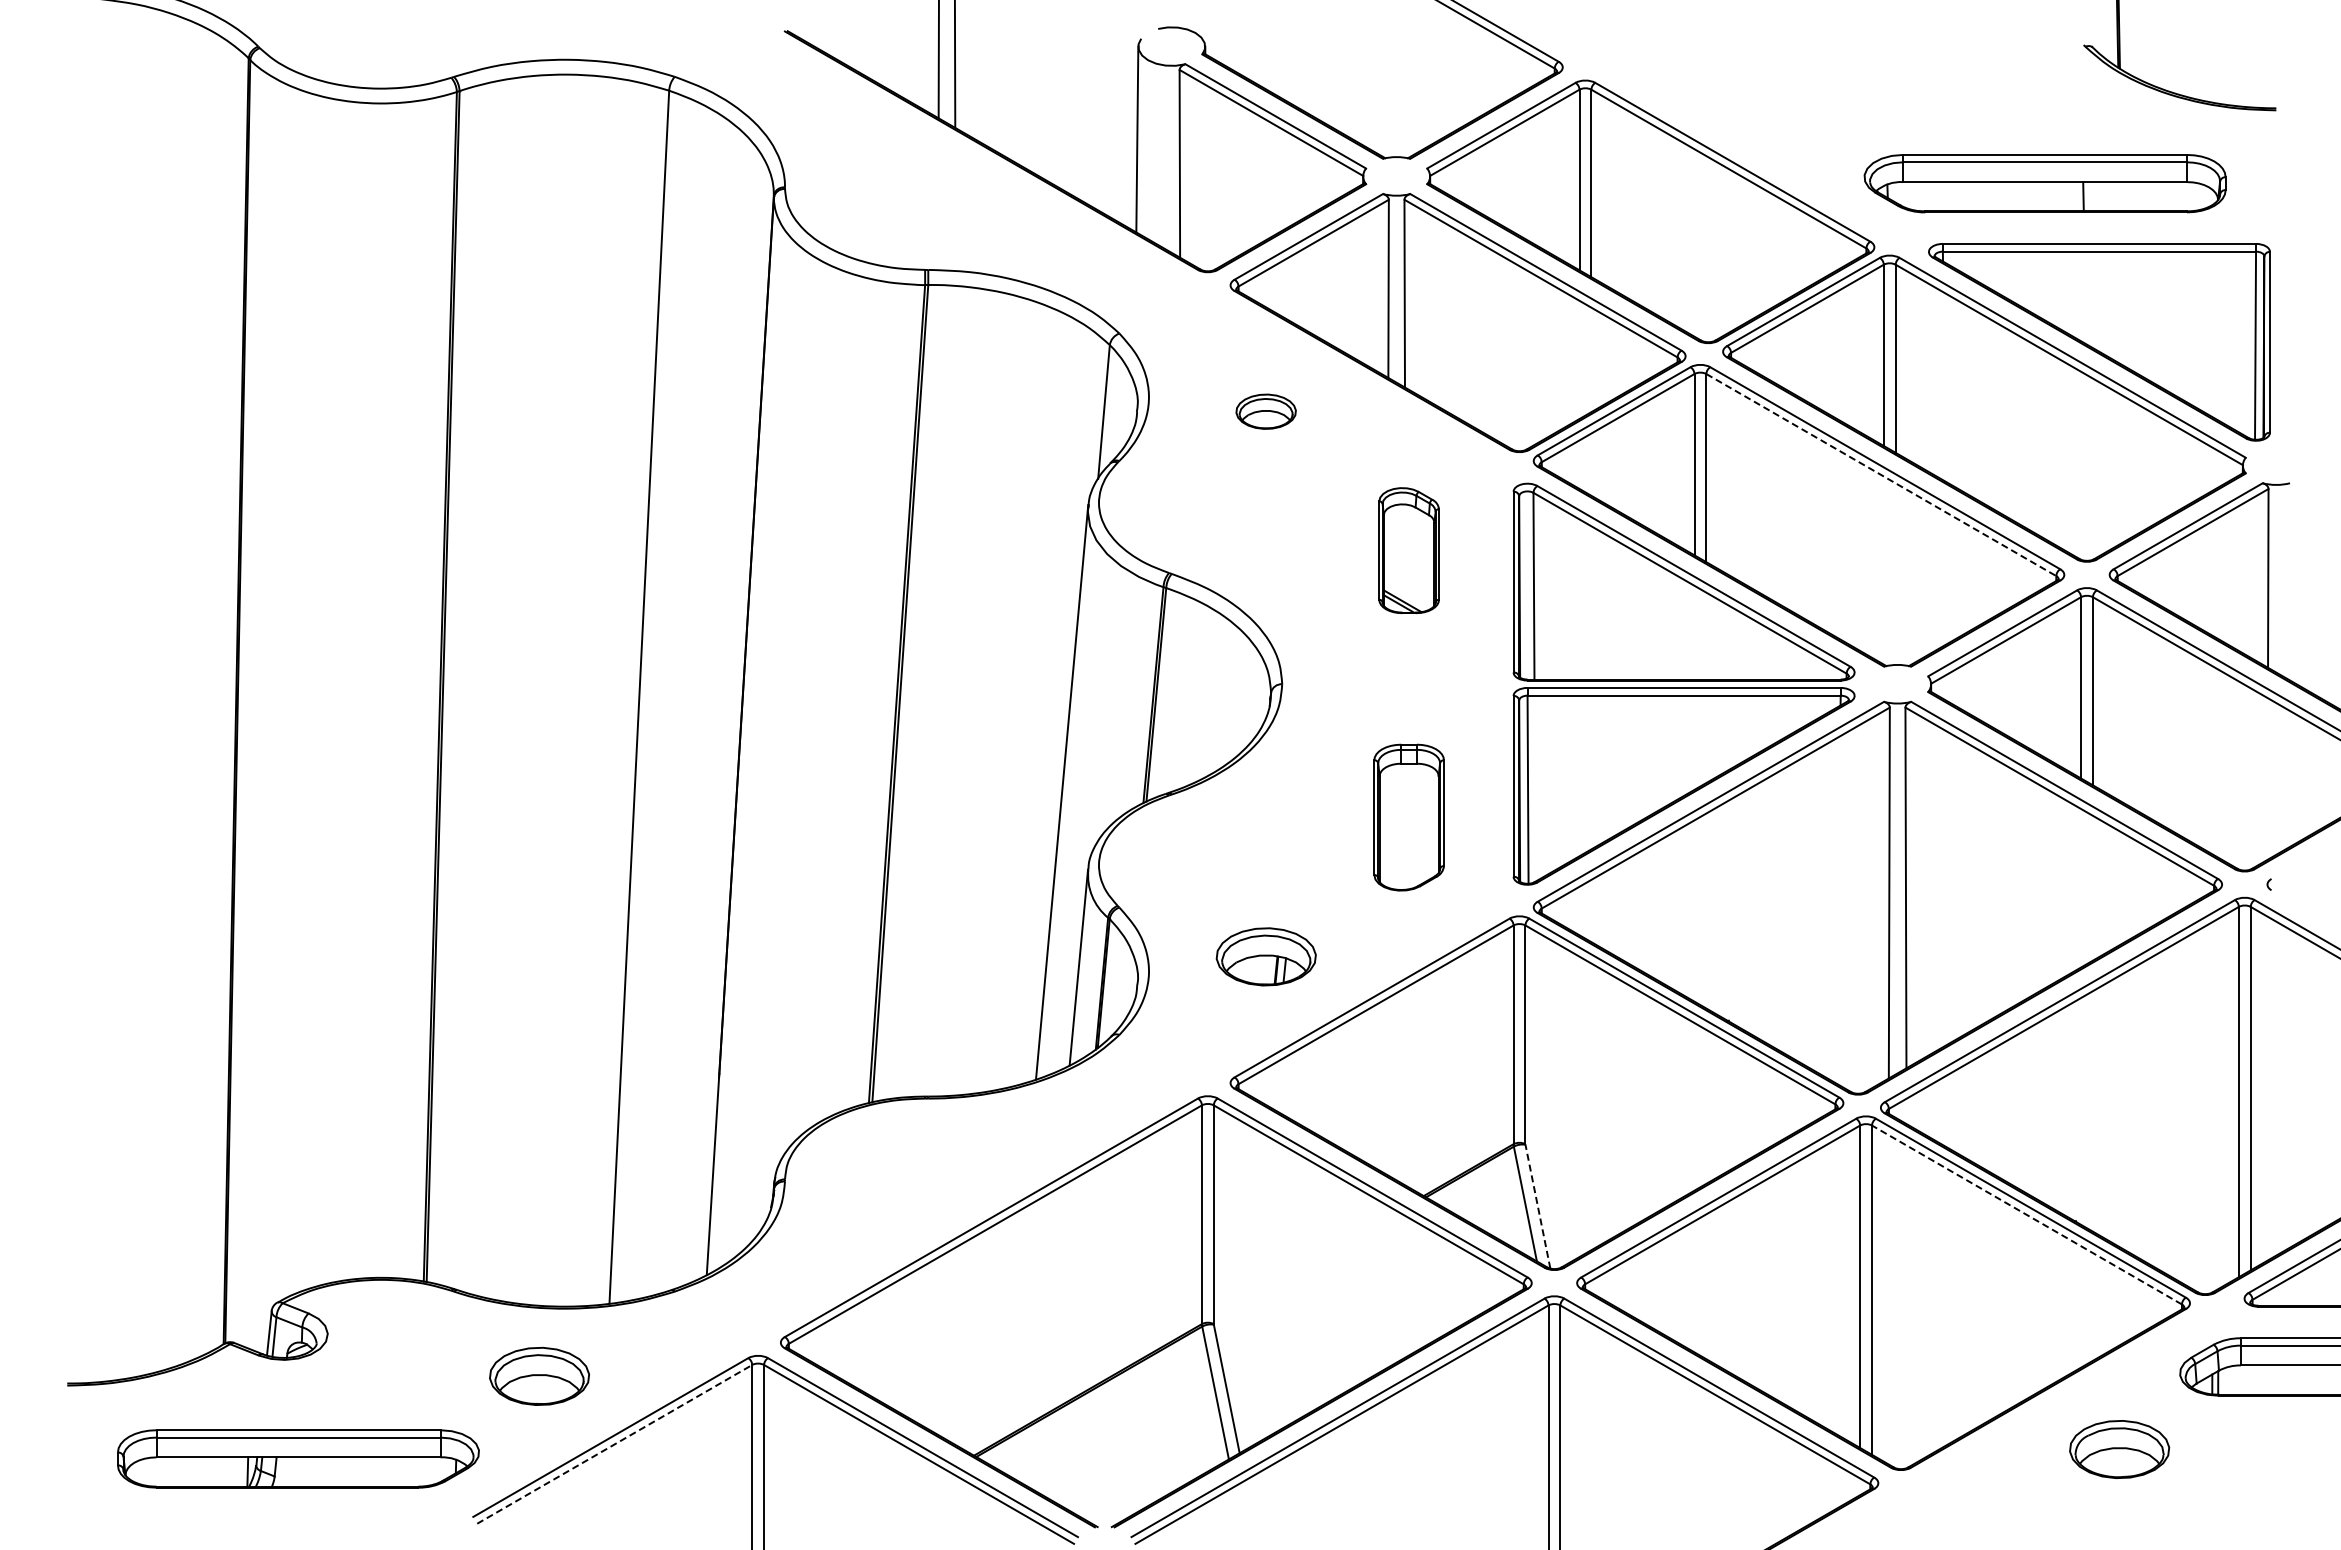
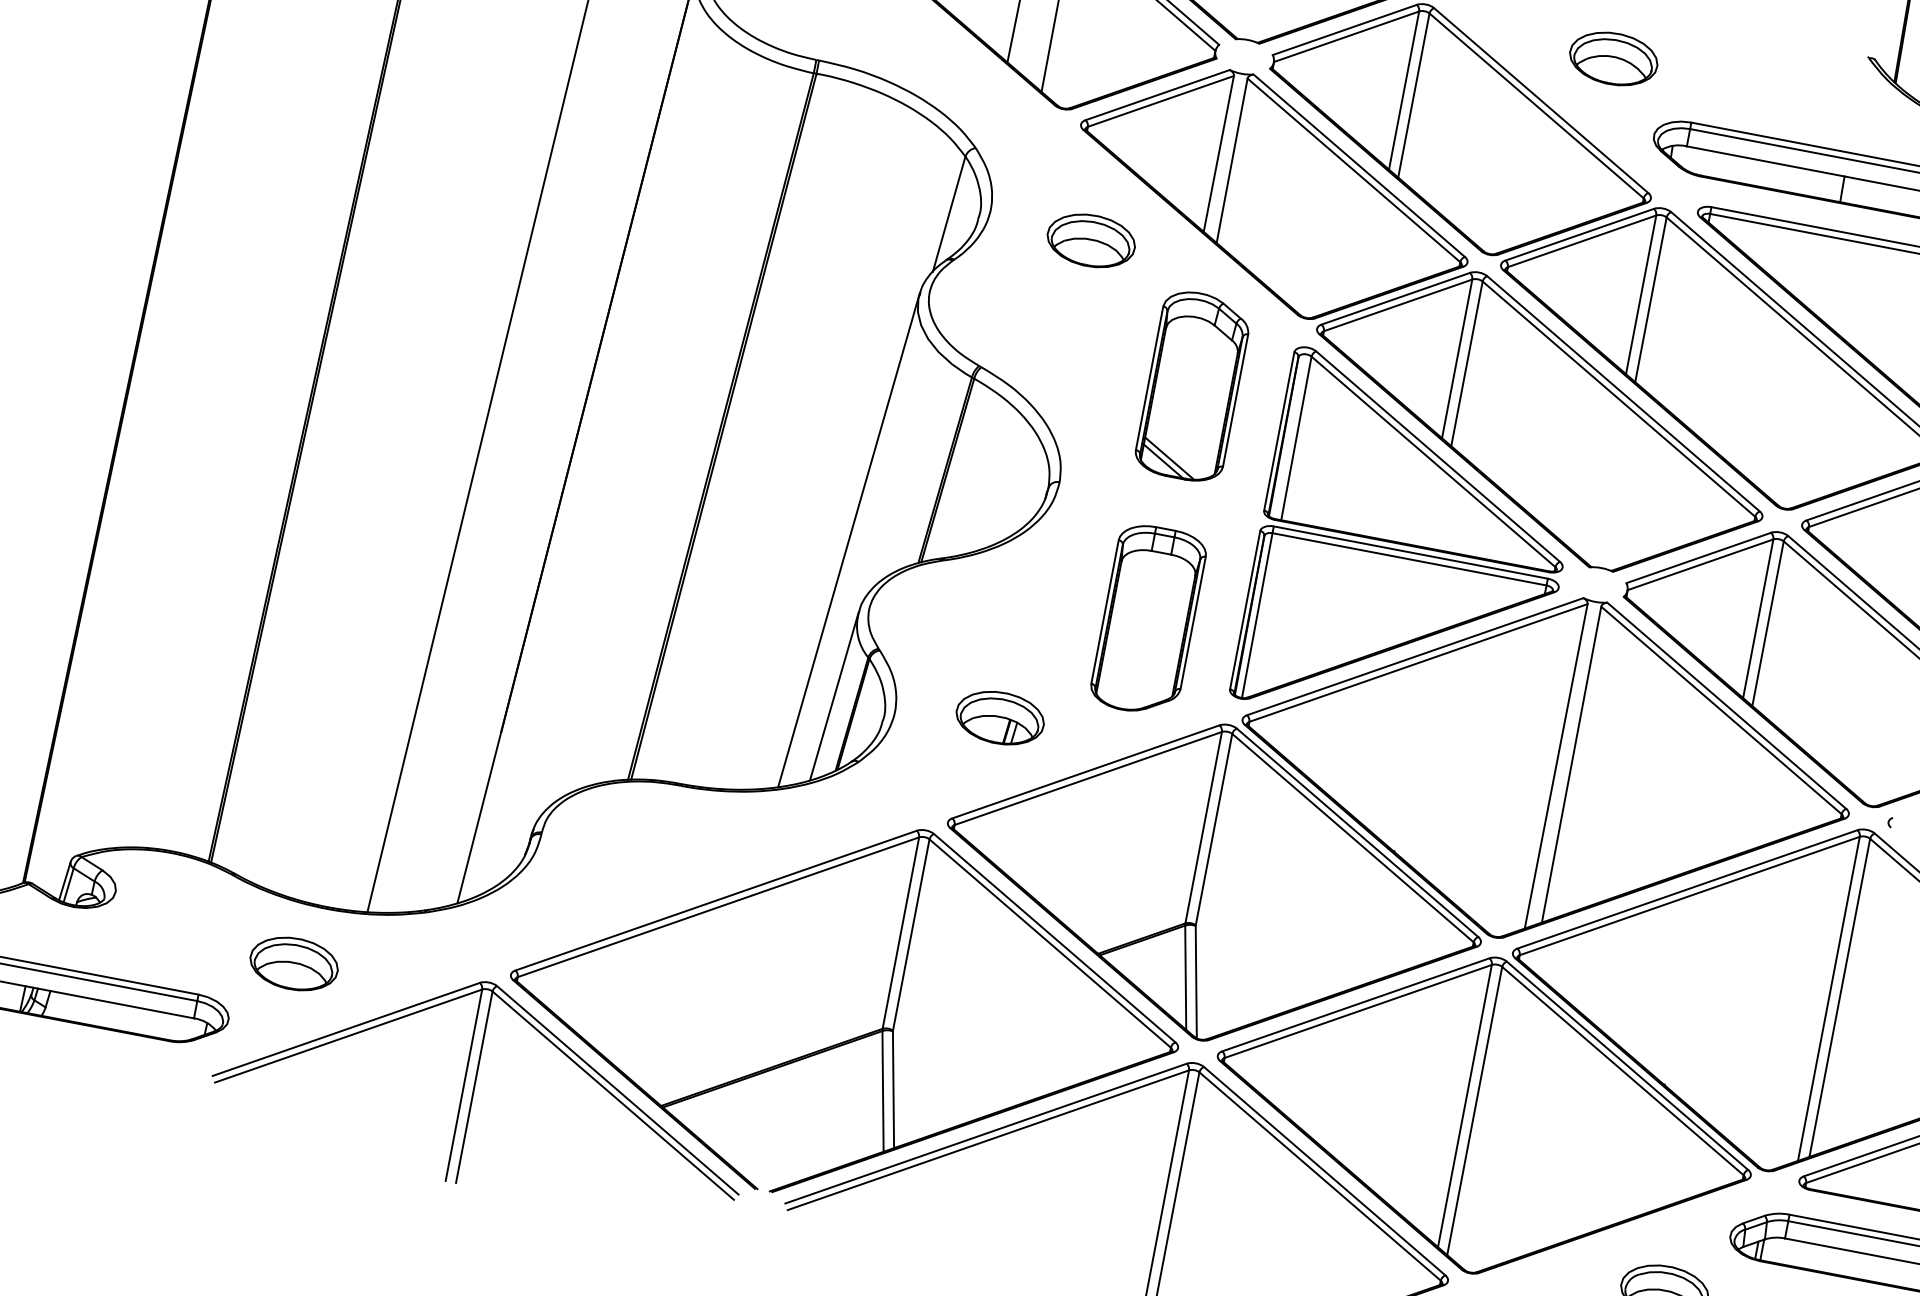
part: (1803, 100) -> (1613, 58), added
part: (1265, 411) -> (1090, 240), size x1.67
line: (1881, 475) -> (1619, 399), dashed -> solid
part: (1408, 550) -> (1192, 386), size x1.67
part: (1408, 817) -> (1147, 619), size x1.43
line: (1537, 1206) -> (1195, 981), dashed -> solid
line: (2026, 1215) -> (1622, 1071), dashed -> solid
line: (614, 1444) -> (348, 1036), dashed -> solid

